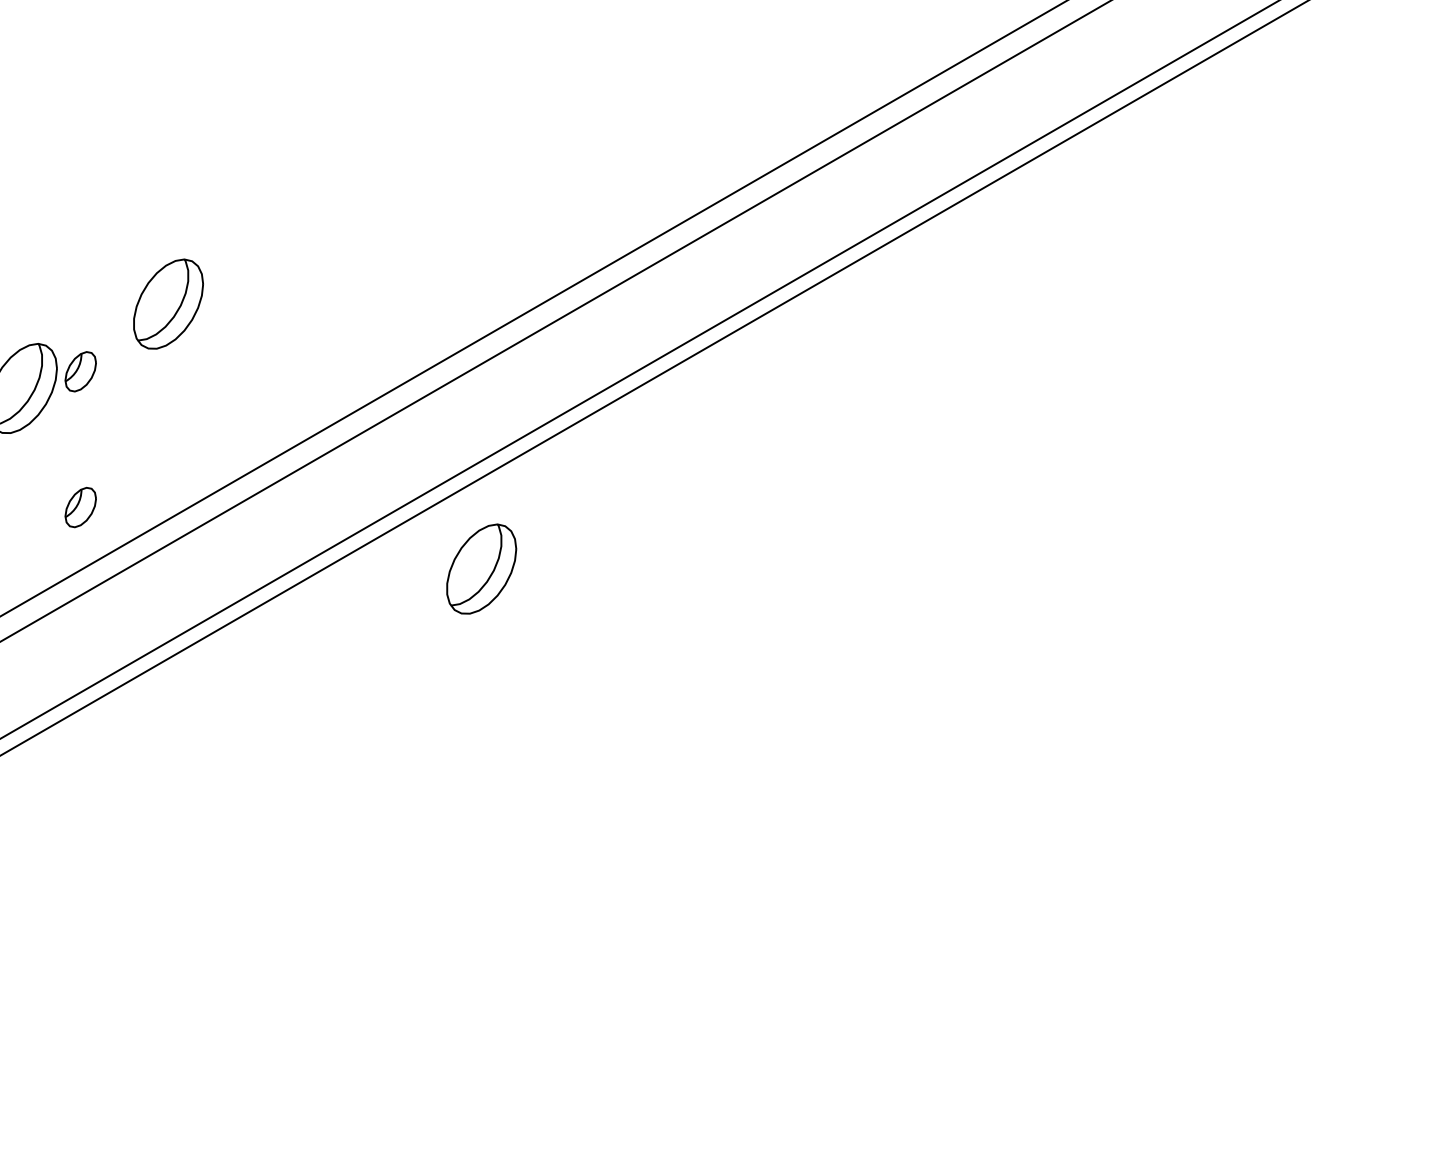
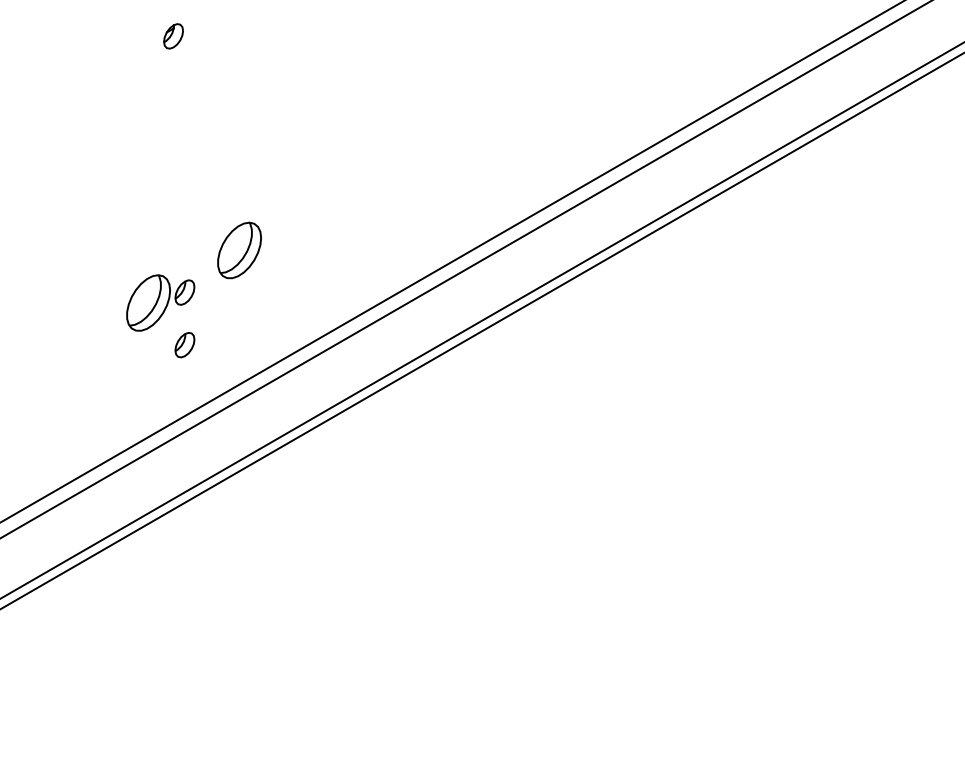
part: (80, 508) -> (184, 345), moved
part: (481, 569) -> (434, 415), removed

